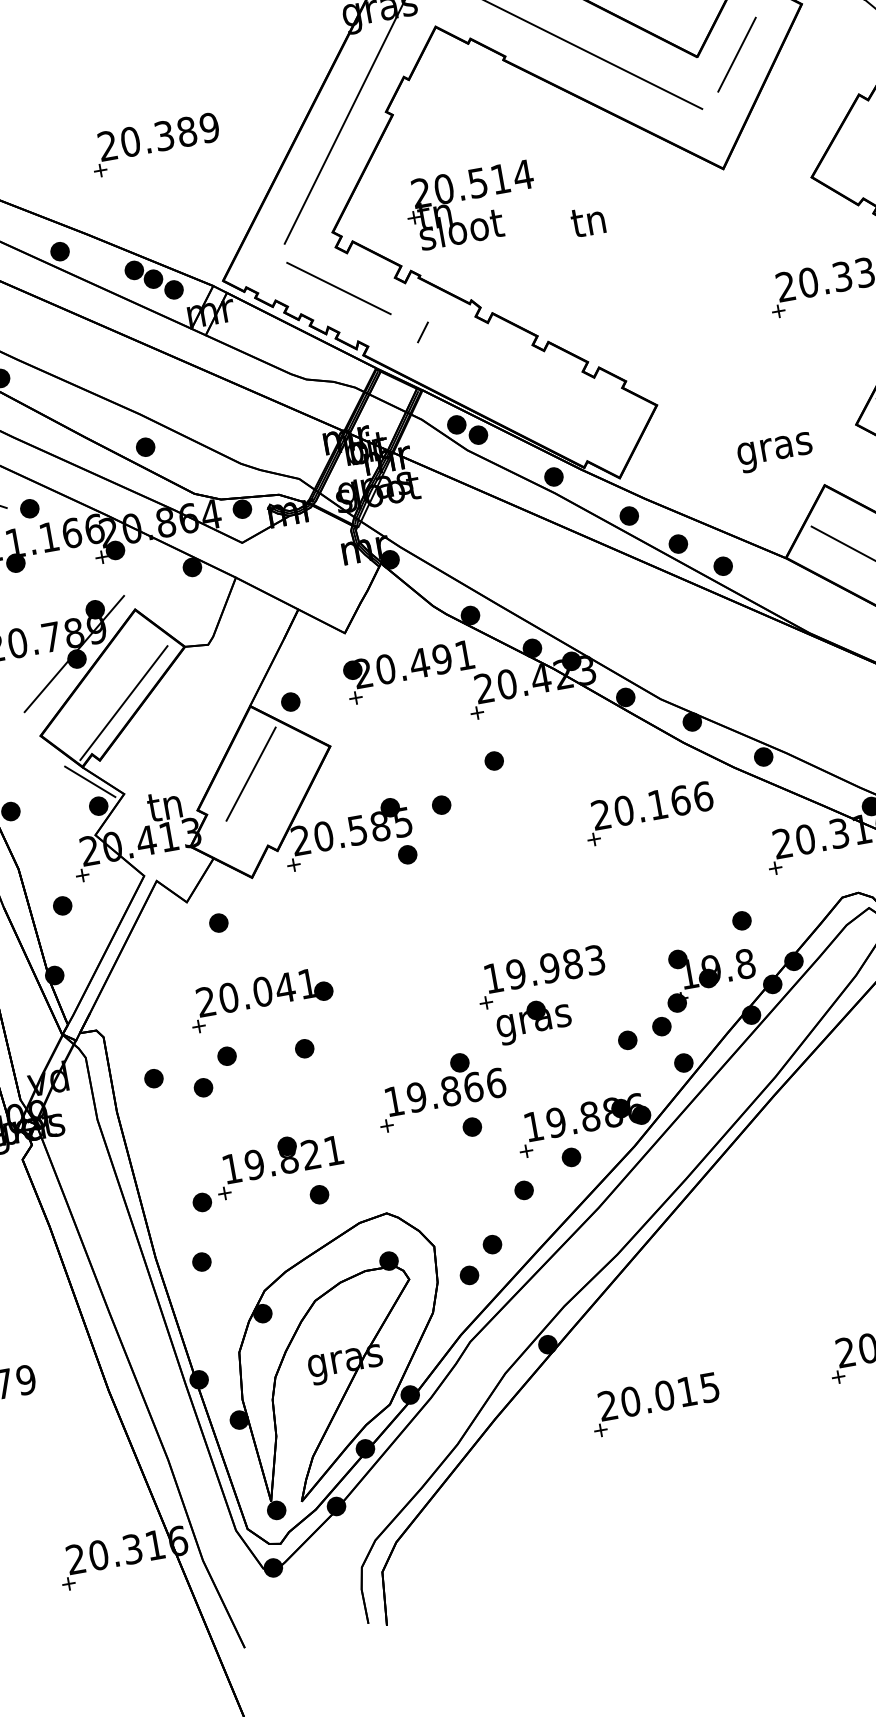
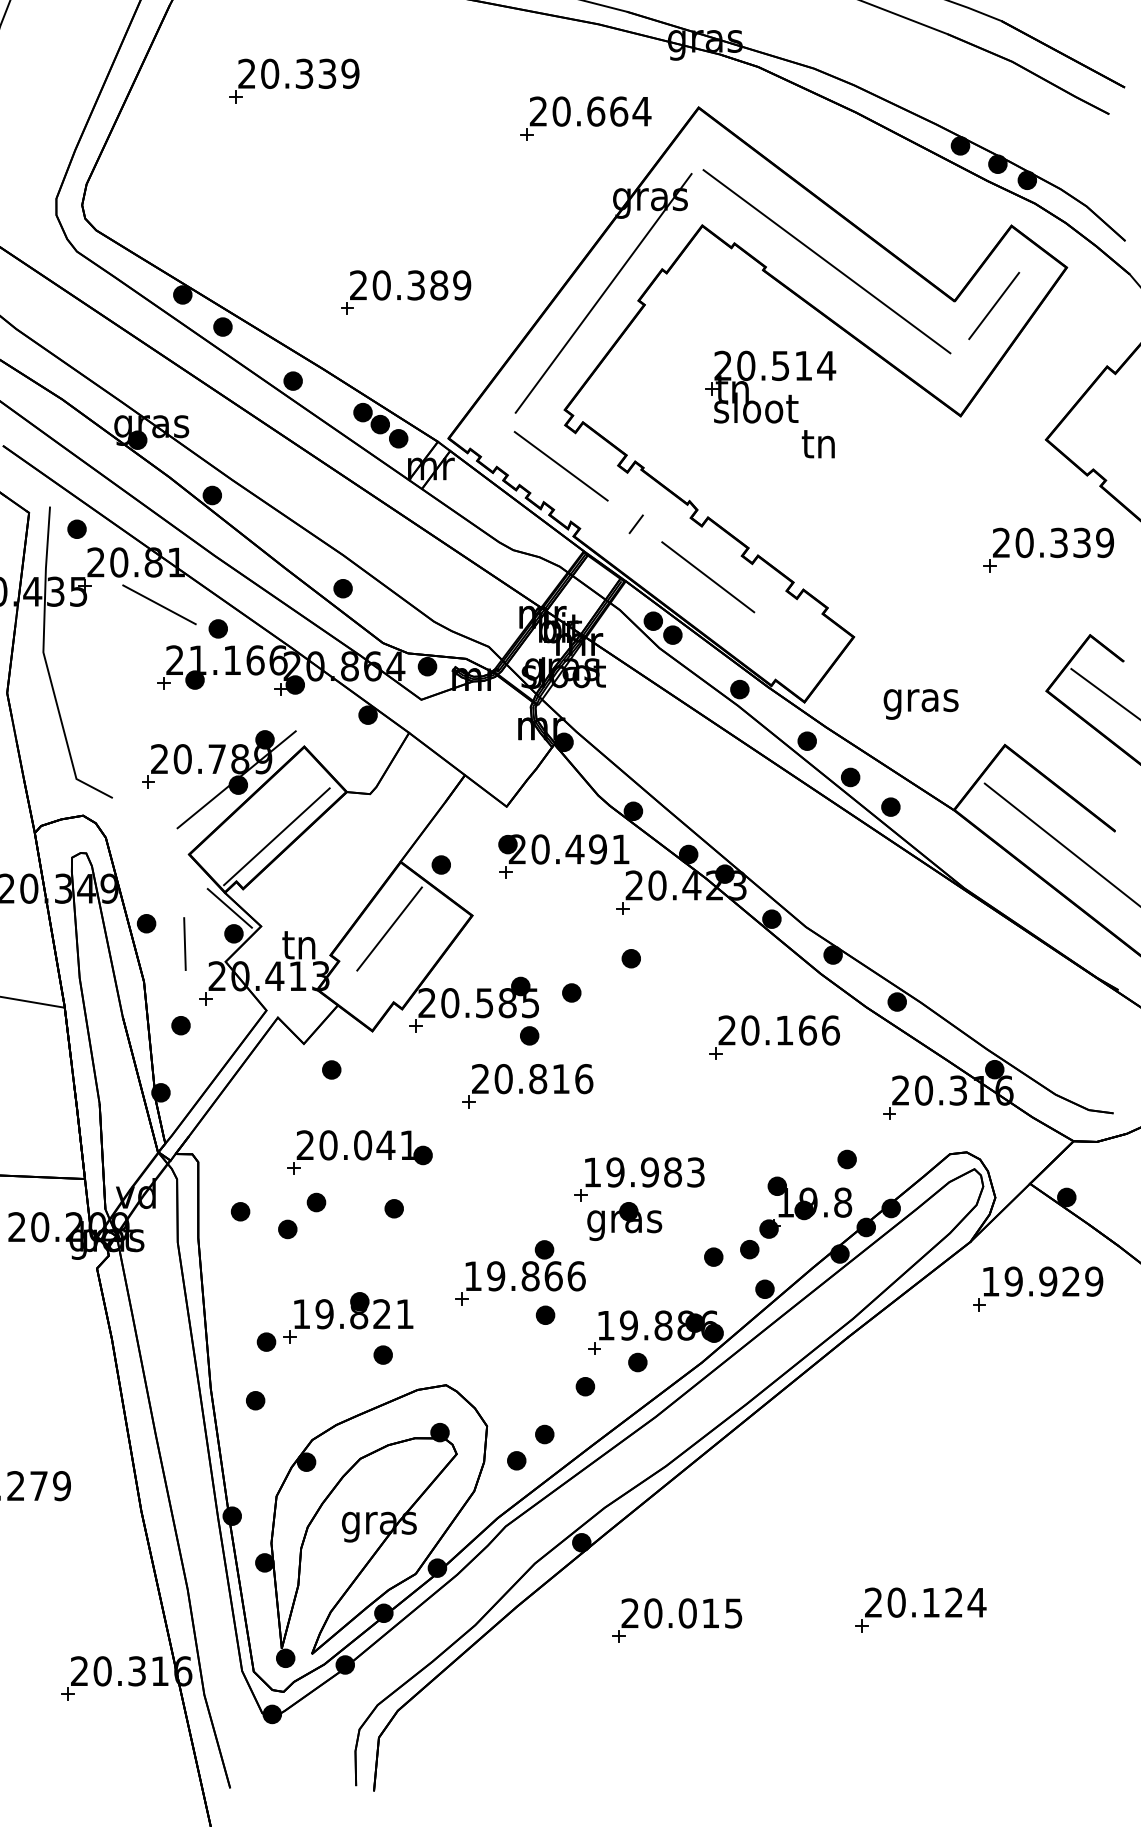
part: (473, 198) -> (773, 380), moved
line: (503, 372) -> (708, 577), added
text: (774, 452) -> (920, 704), moved
line: (51, 824) -> (184, 943), added
part: (414, 905) -> (527, 1086), added

